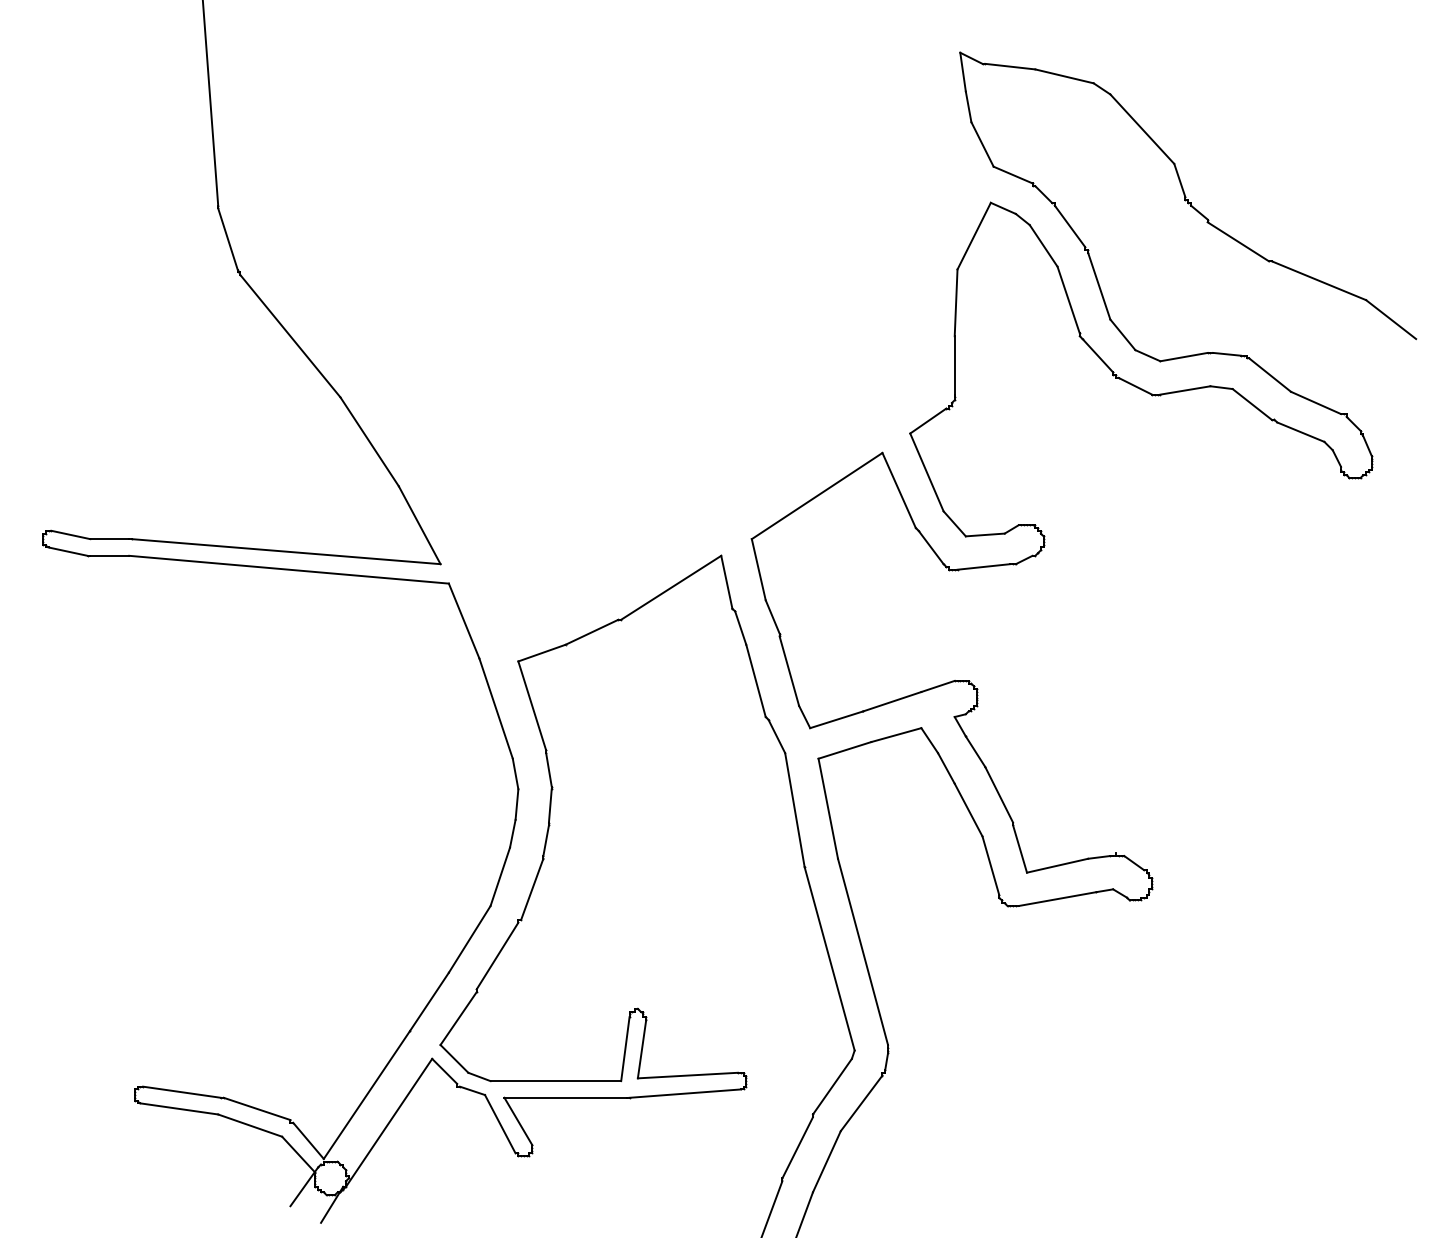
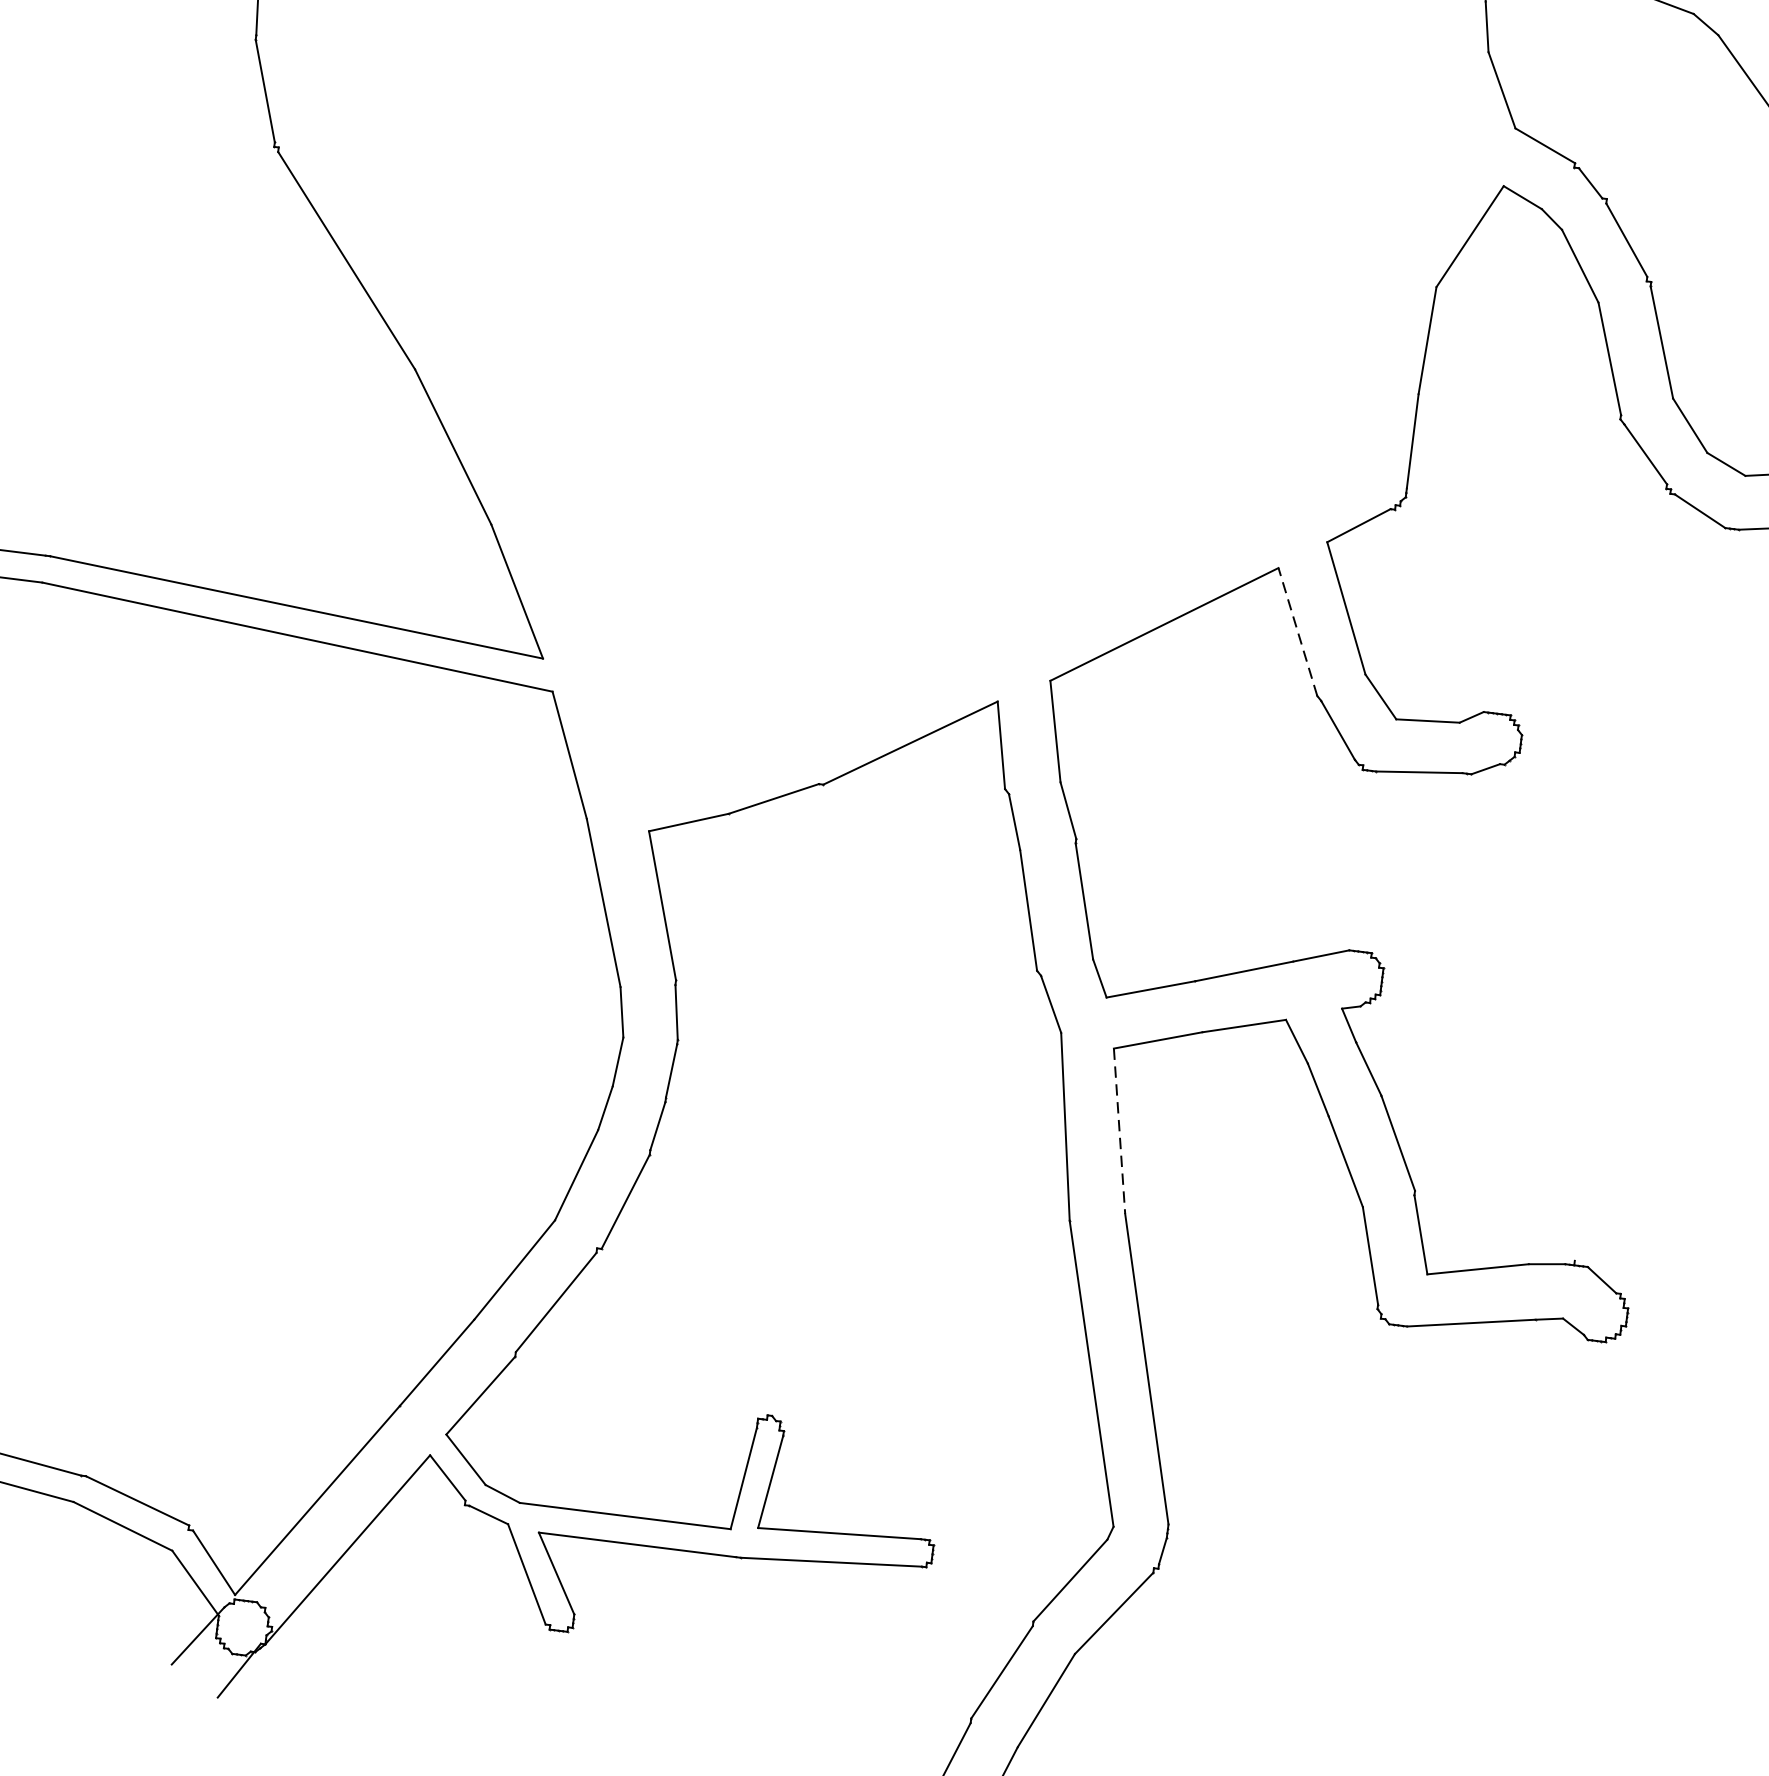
line: (898, 490) -> (1296, 631), solid -> dashed
line: (828, 808) -> (1119, 1130), solid -> dashed

